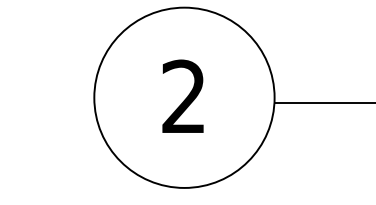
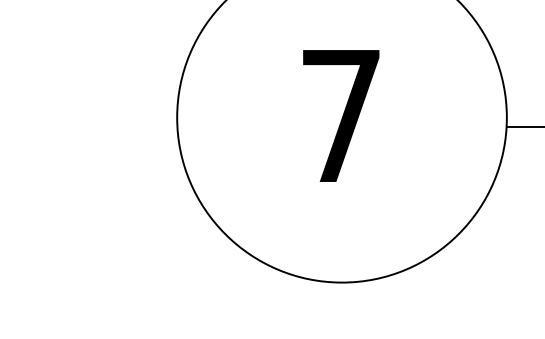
text: (183, 95) -> (340, 113), 2 -> 7

